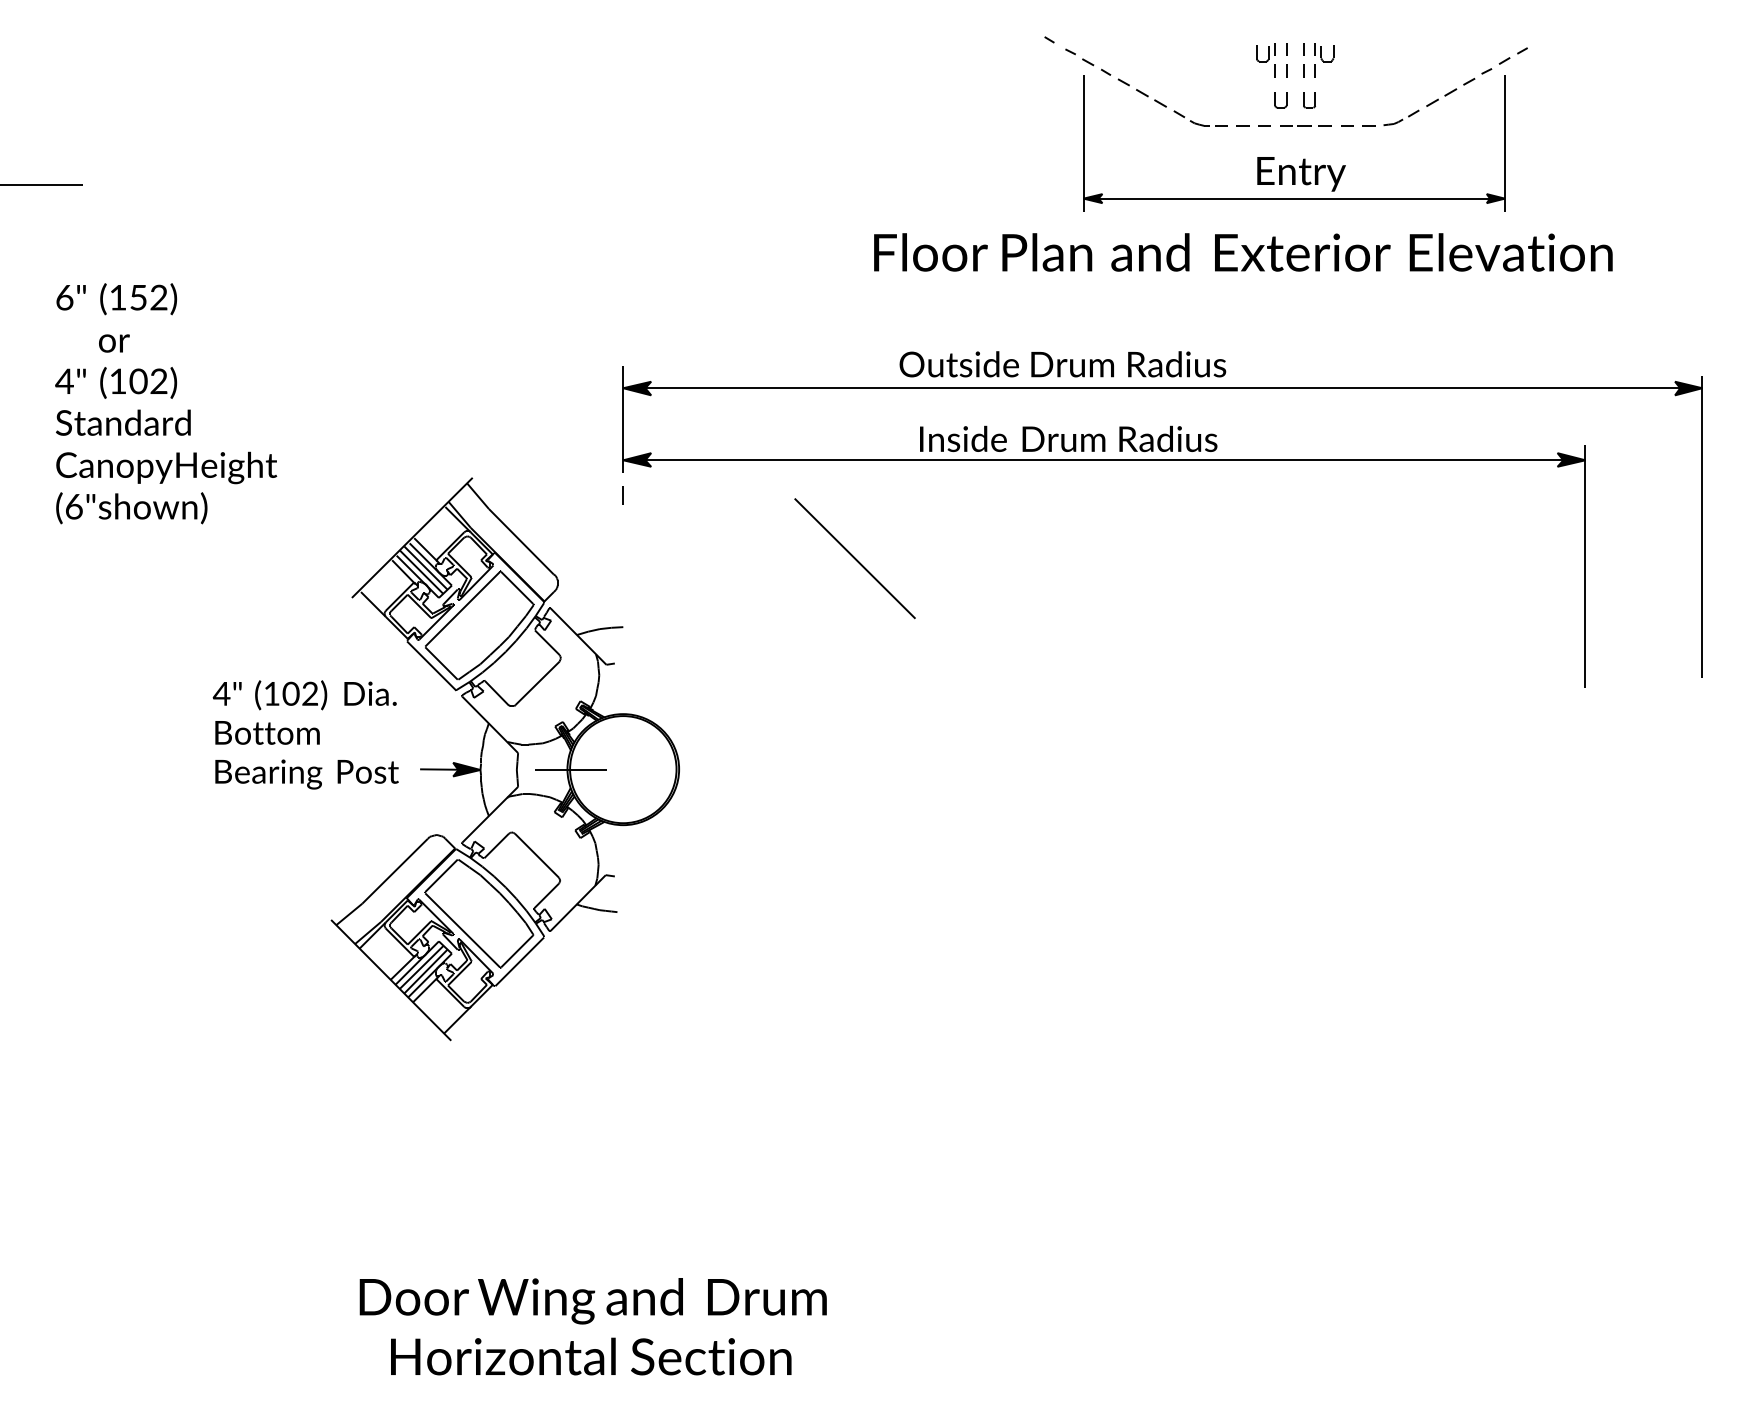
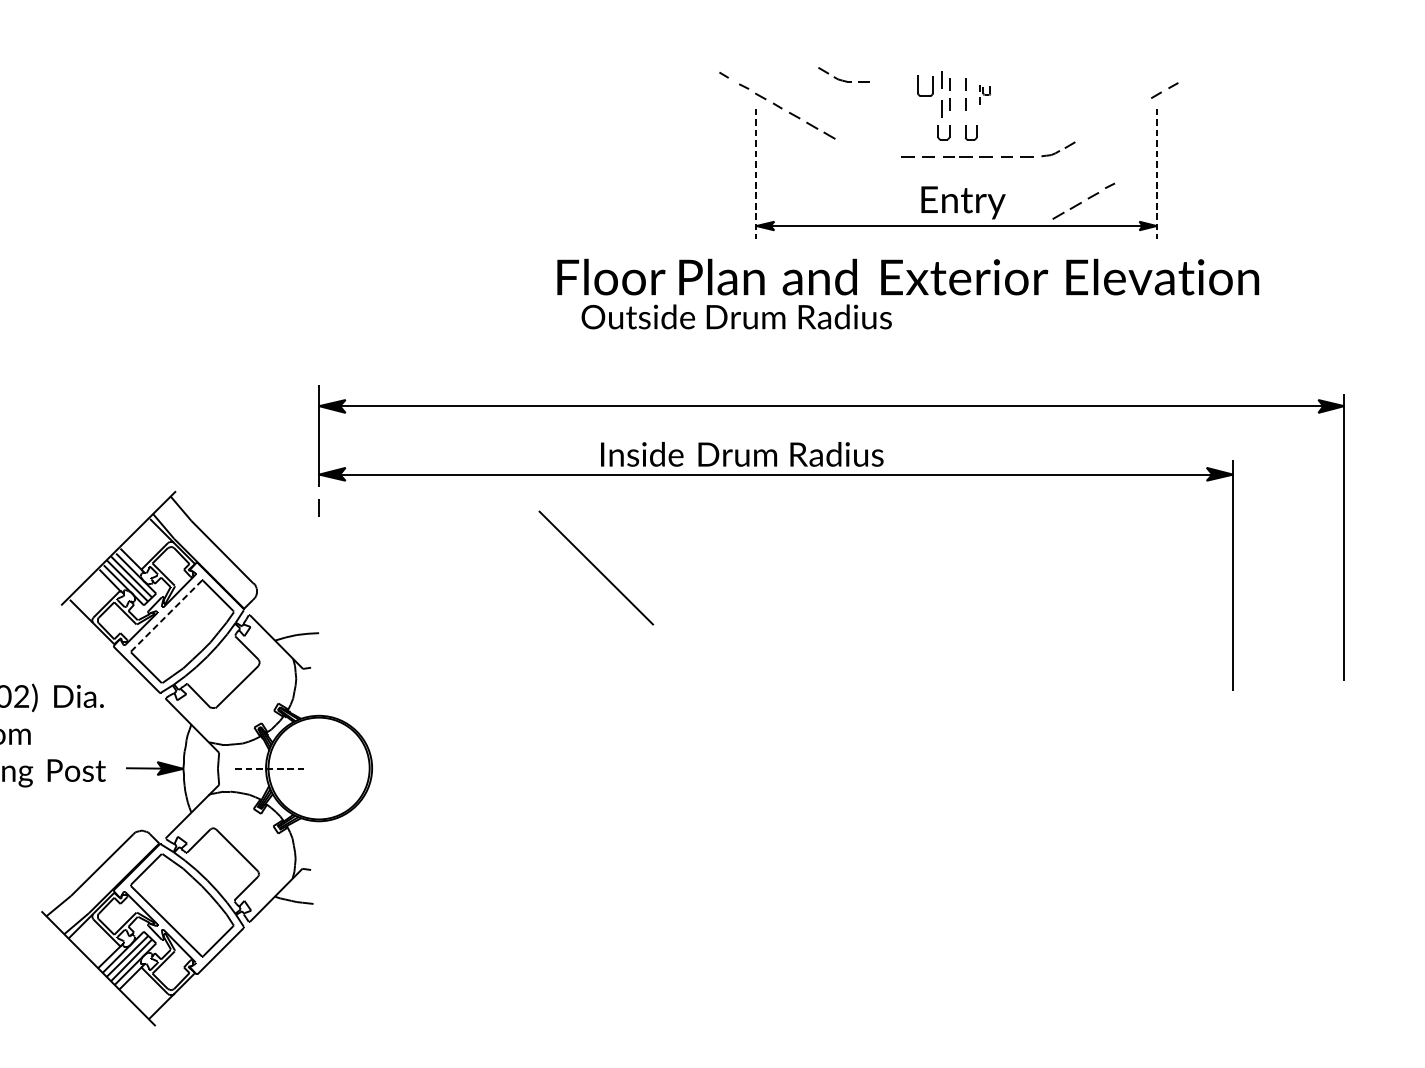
part: (1265, 60) -> (929, 94), size x1.4
part: (1324, 60) -> (985, 94), size x0.6
part: (1459, 87) -> (1084, 201), moved
part: (1200, 118) -> (843, 74), moved
line: (1083, 144) -> (756, 174), solid -> dashed
line: (1504, 144) -> (1156, 174), solid -> dashed
text: (1062, 364) -> (736, 317), moved
line: (854, 558) -> (595, 567), moved
line: (462, 609) -> (166, 616), solid -> dashed
line: (571, 769) -> (269, 768), solid -> dashed

